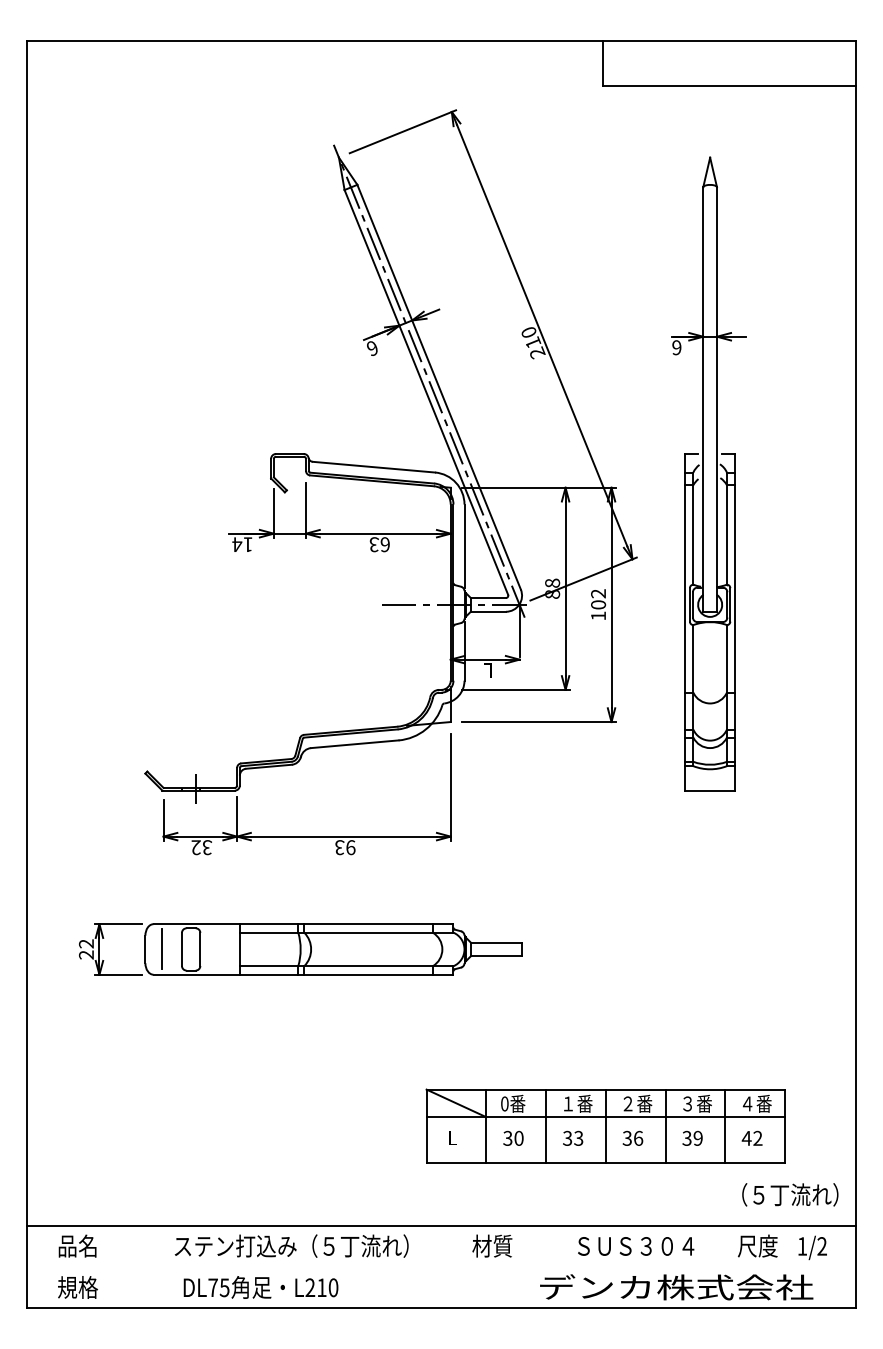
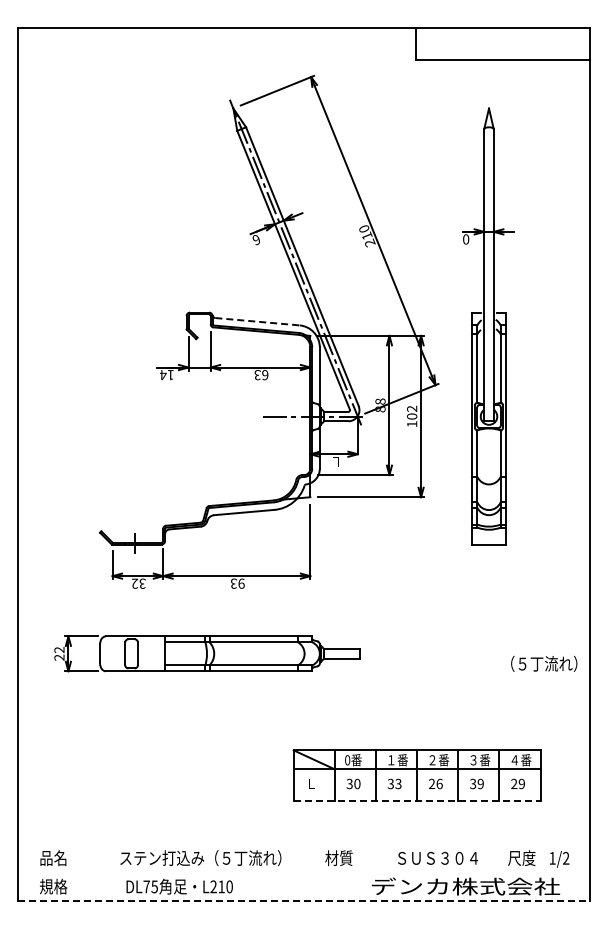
text: (677, 347) -> (466, 239), 6 -> 0
line: (375, 466) -> (258, 321), solid -> dashed
line: (161, 948) -> (111, 653), removed
text: (751, 1137) -> (517, 783), 42 -> 29
text: (626, 1139) -> (431, 784), 36 -> 26
line: (606, 1163) -> (417, 801), solid -> dashed
text: (790, 1194) -> (544, 663), moved
line: (440, 1226) -> (303, 844), removed
line: (442, 1309) -> (304, 901), solid -> dashed

